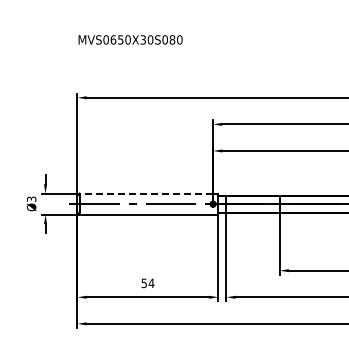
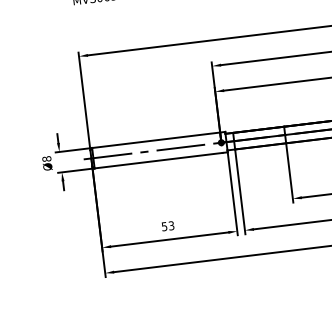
line: (146, 193) -> (156, 140), dashed -> solid
text: (31, 198) -> (46, 158), Ø3 -> Ø8
text: (151, 283) -> (171, 225), 54 -> 53

